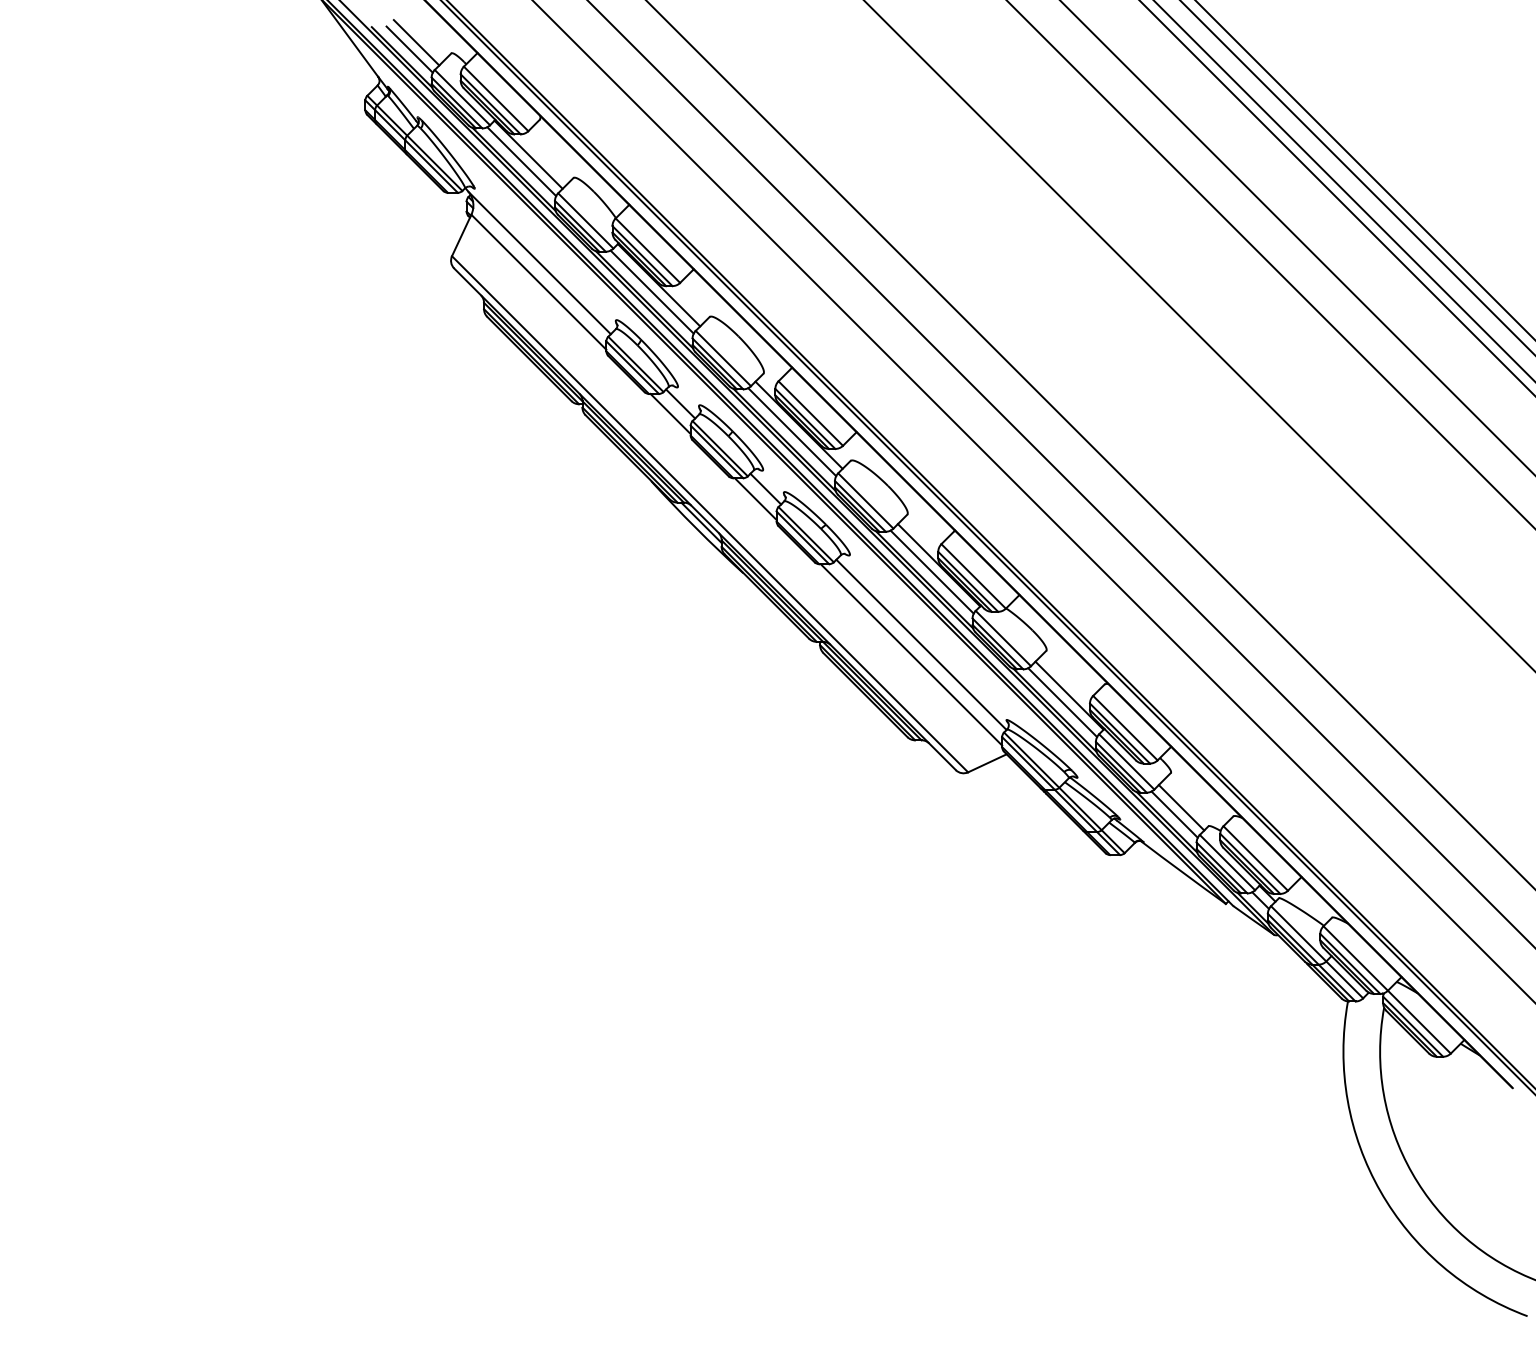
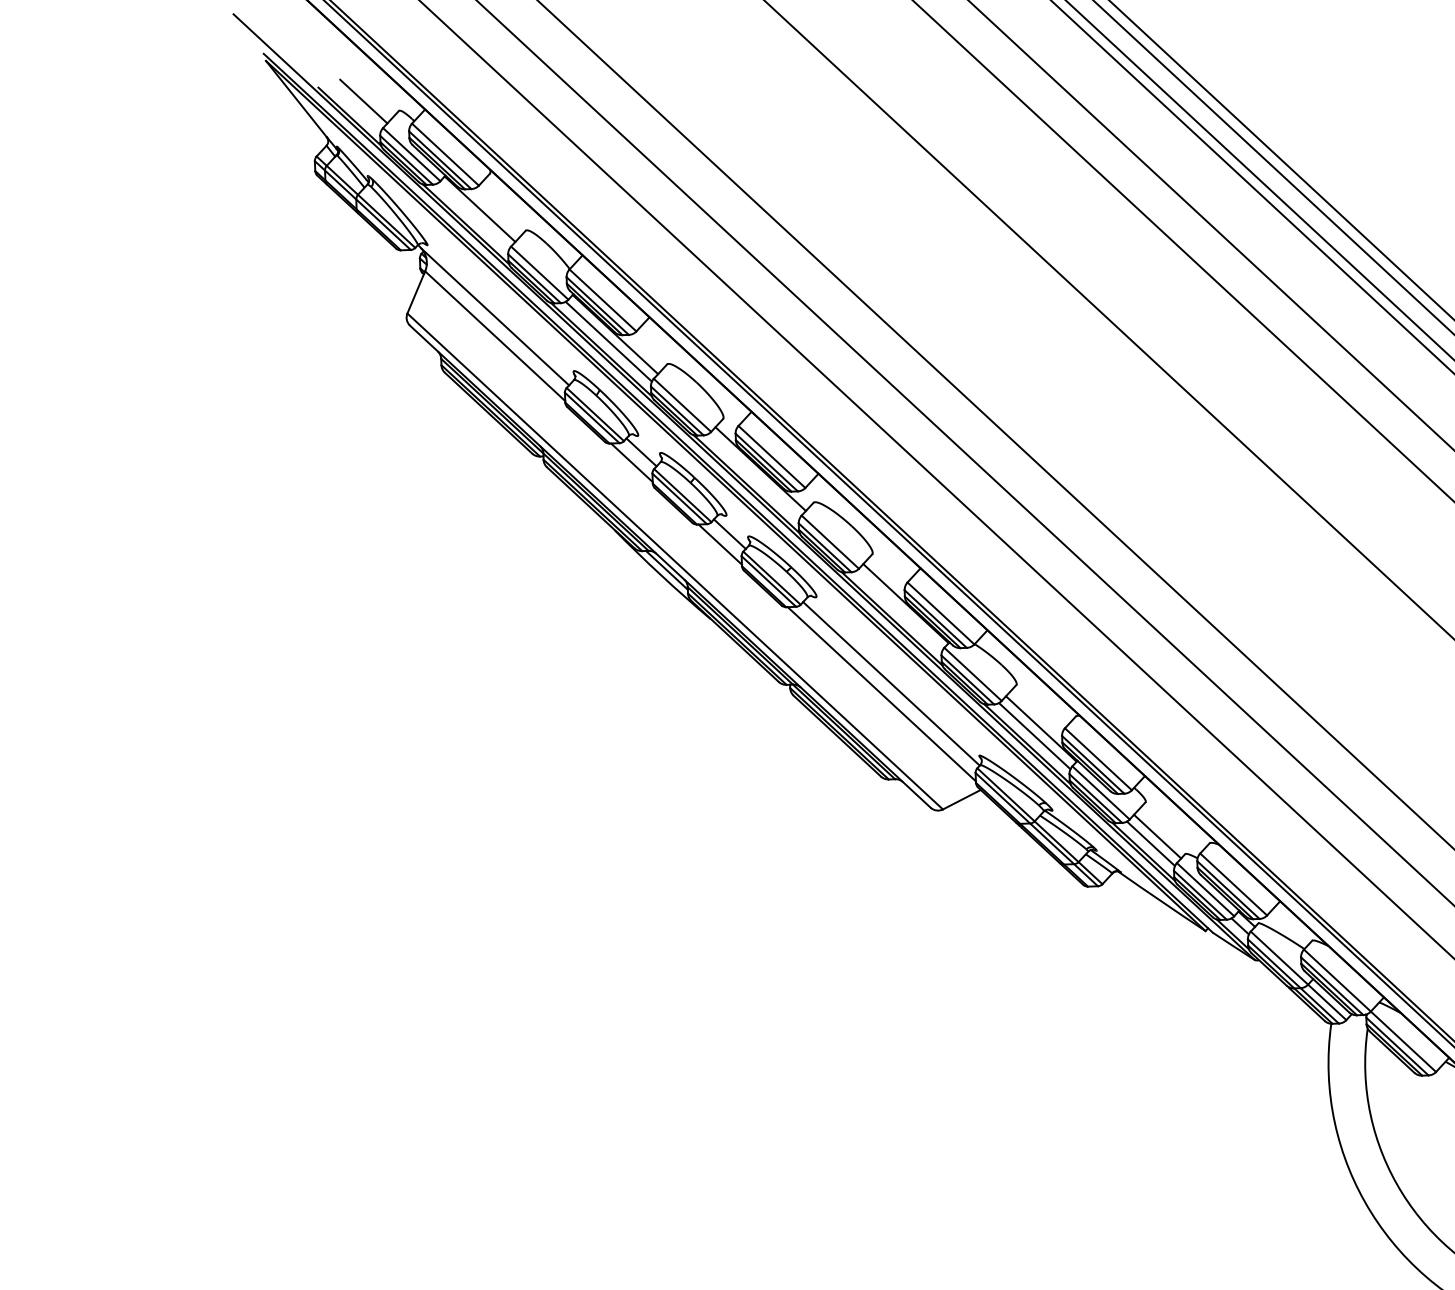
line: (409, 49) -> (356, 108), removed
line: (521, 161) -> (473, 216), removed
line: (792, 432) -> (754, 476), removed
line: (931, 571) -> (898, 610), removed

